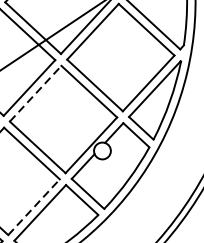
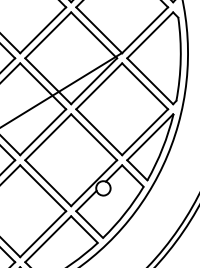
line: (35, 92) -> (48, 136), dashed -> solid
line: (34, 206) -> (43, 233), dashed -> solid

